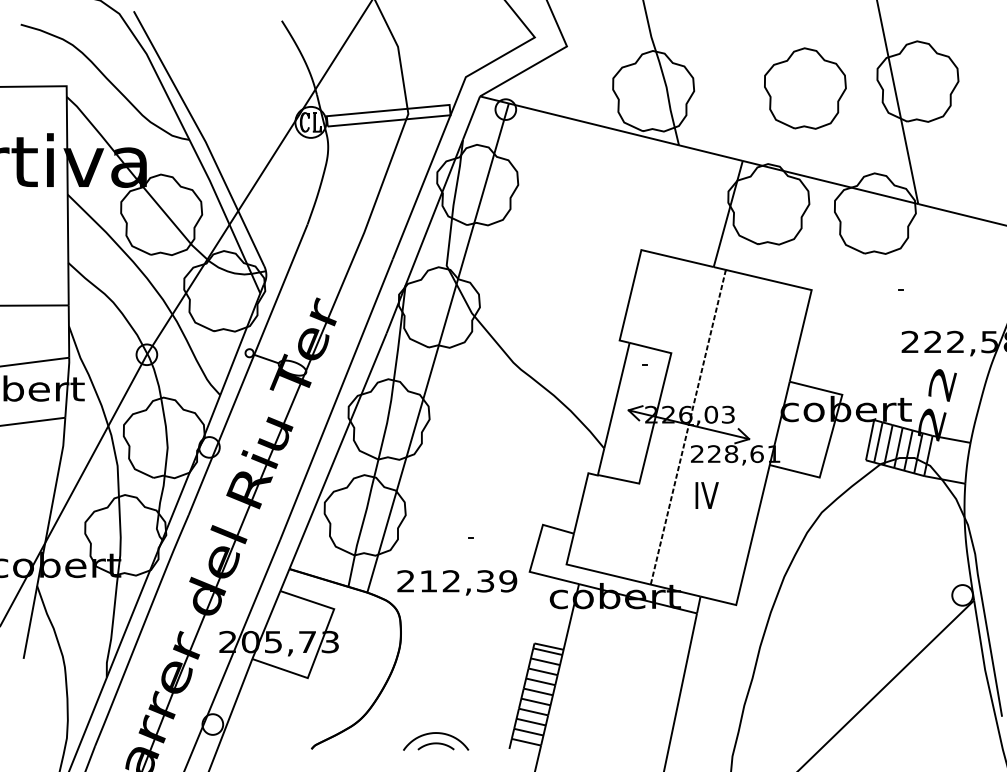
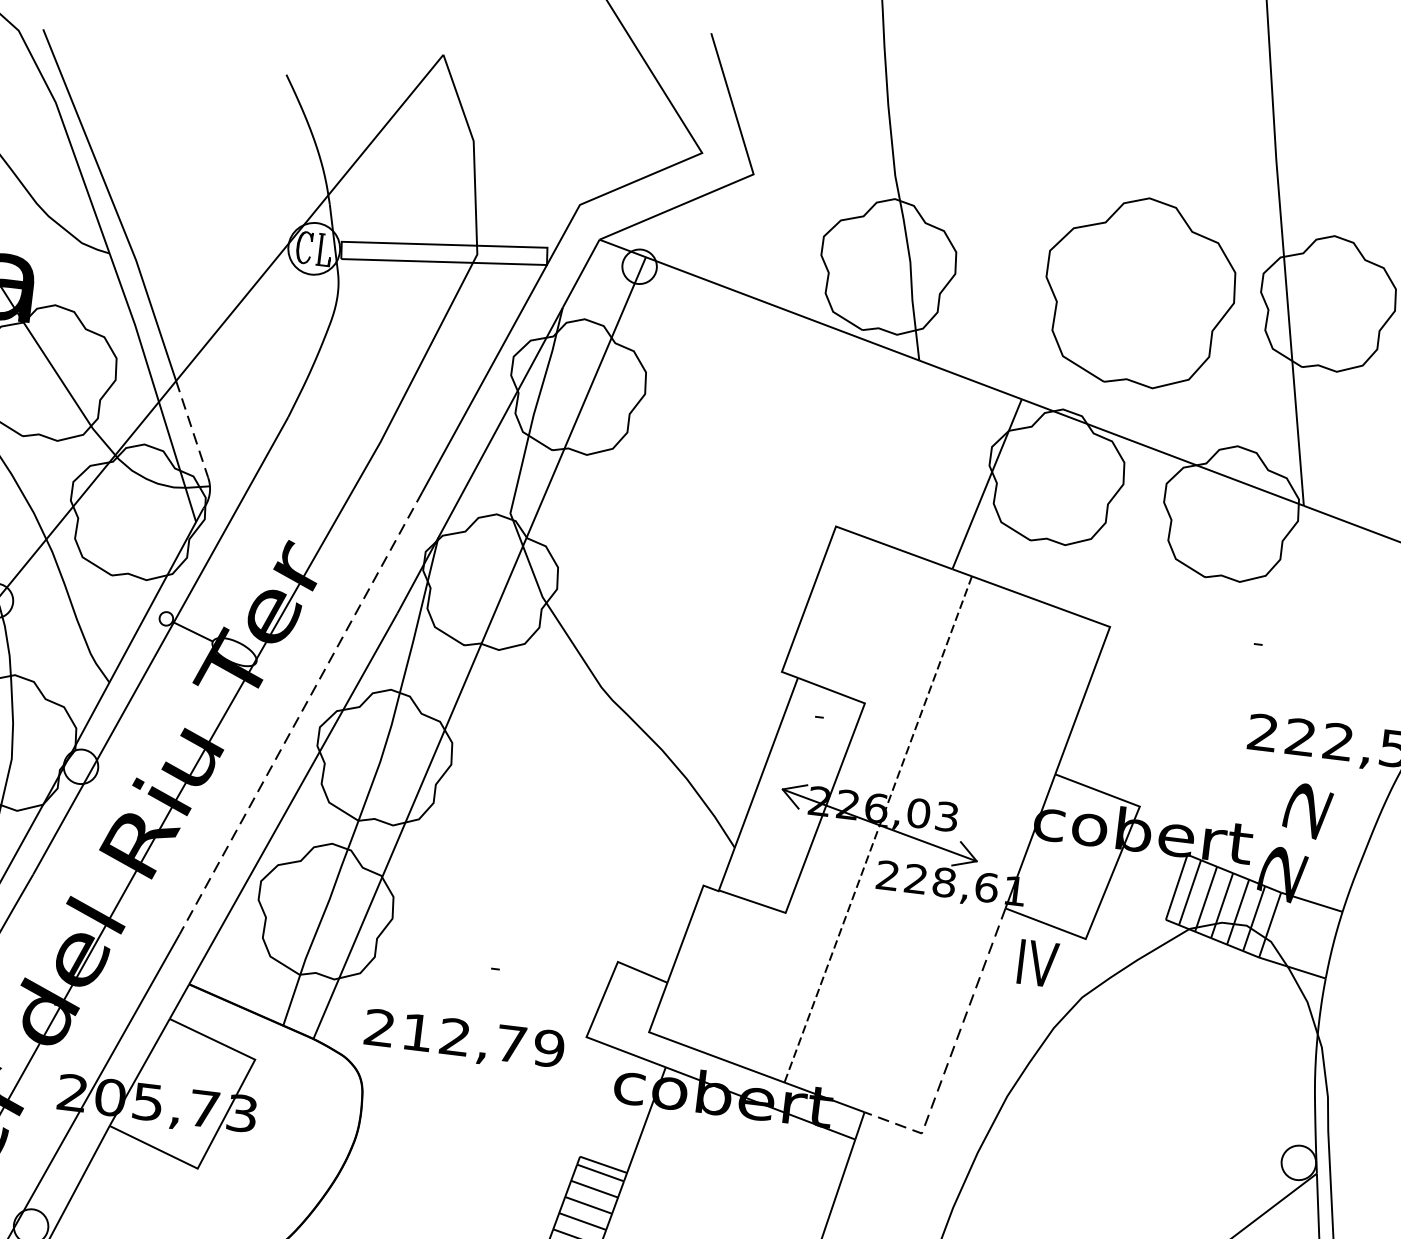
part: (805, 88) -> (1140, 291), size x1.4
line: (251, 238) -> (192, 429), solid -> dashed
line: (336, 400) -> (300, 714), solid -> dashed
text: (706, 495) -> (1037, 963), moved
line: (748, 553) -> (952, 1050), solid -> dashed
text: (485, 581) -> (511, 1044), 212,39 -> 212,79

